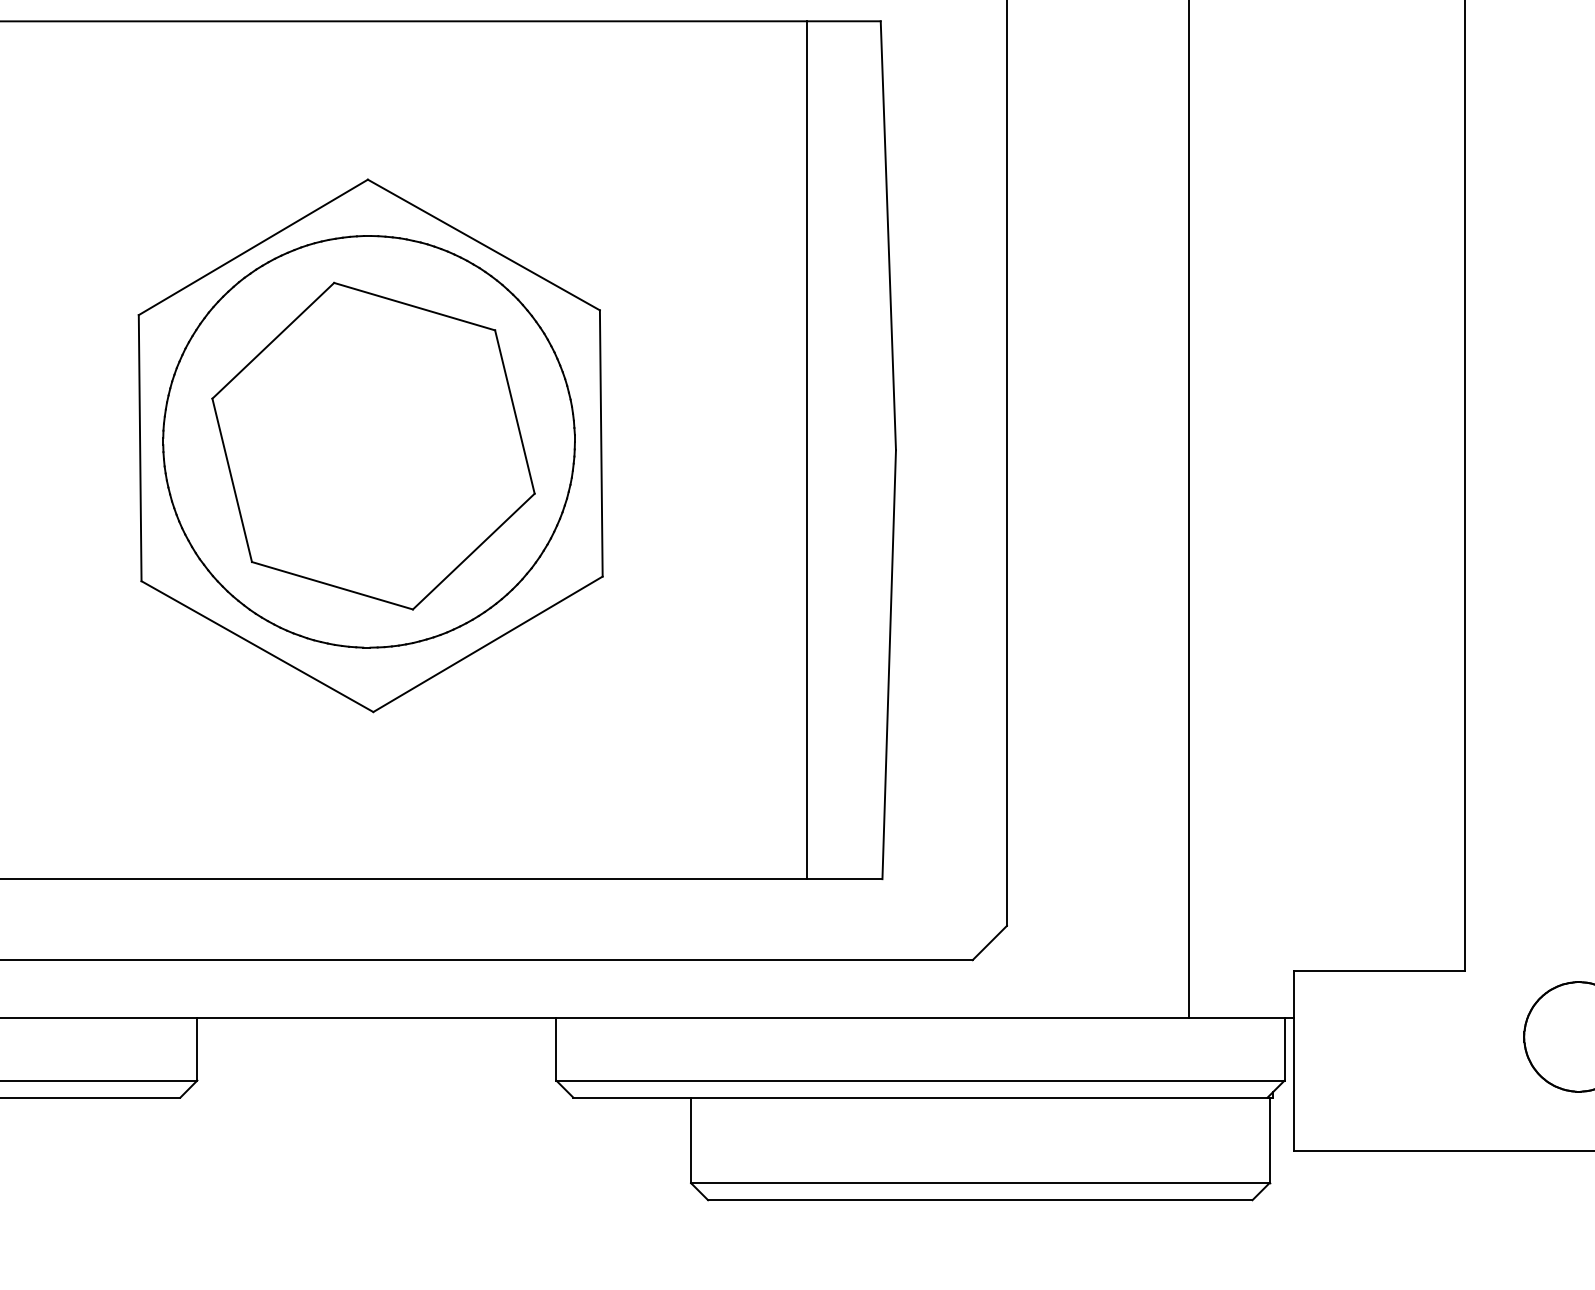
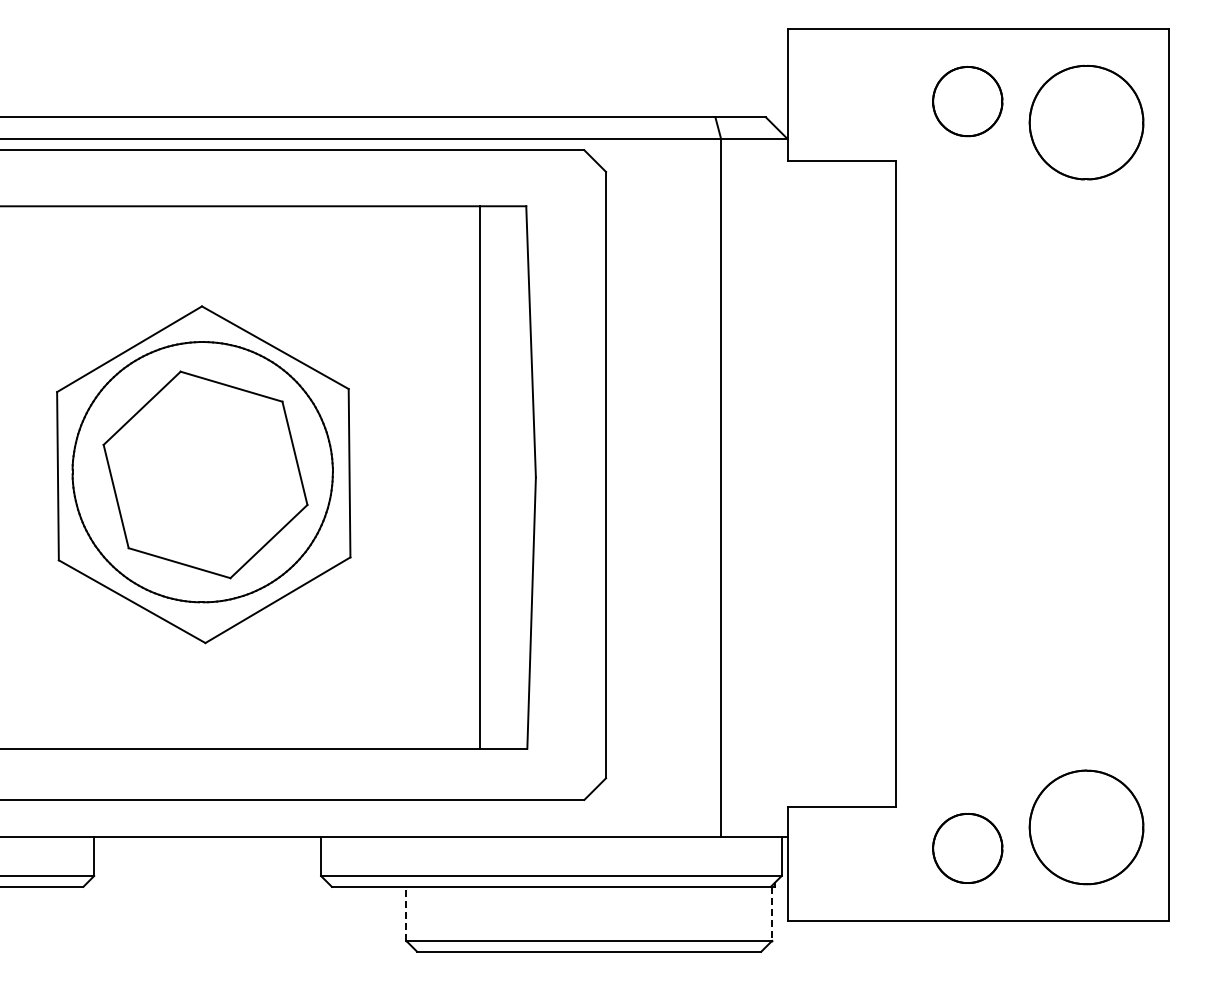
line: (691, 1139) -> (406, 913), solid -> dashed
line: (1270, 1141) -> (772, 914), solid -> dashed

